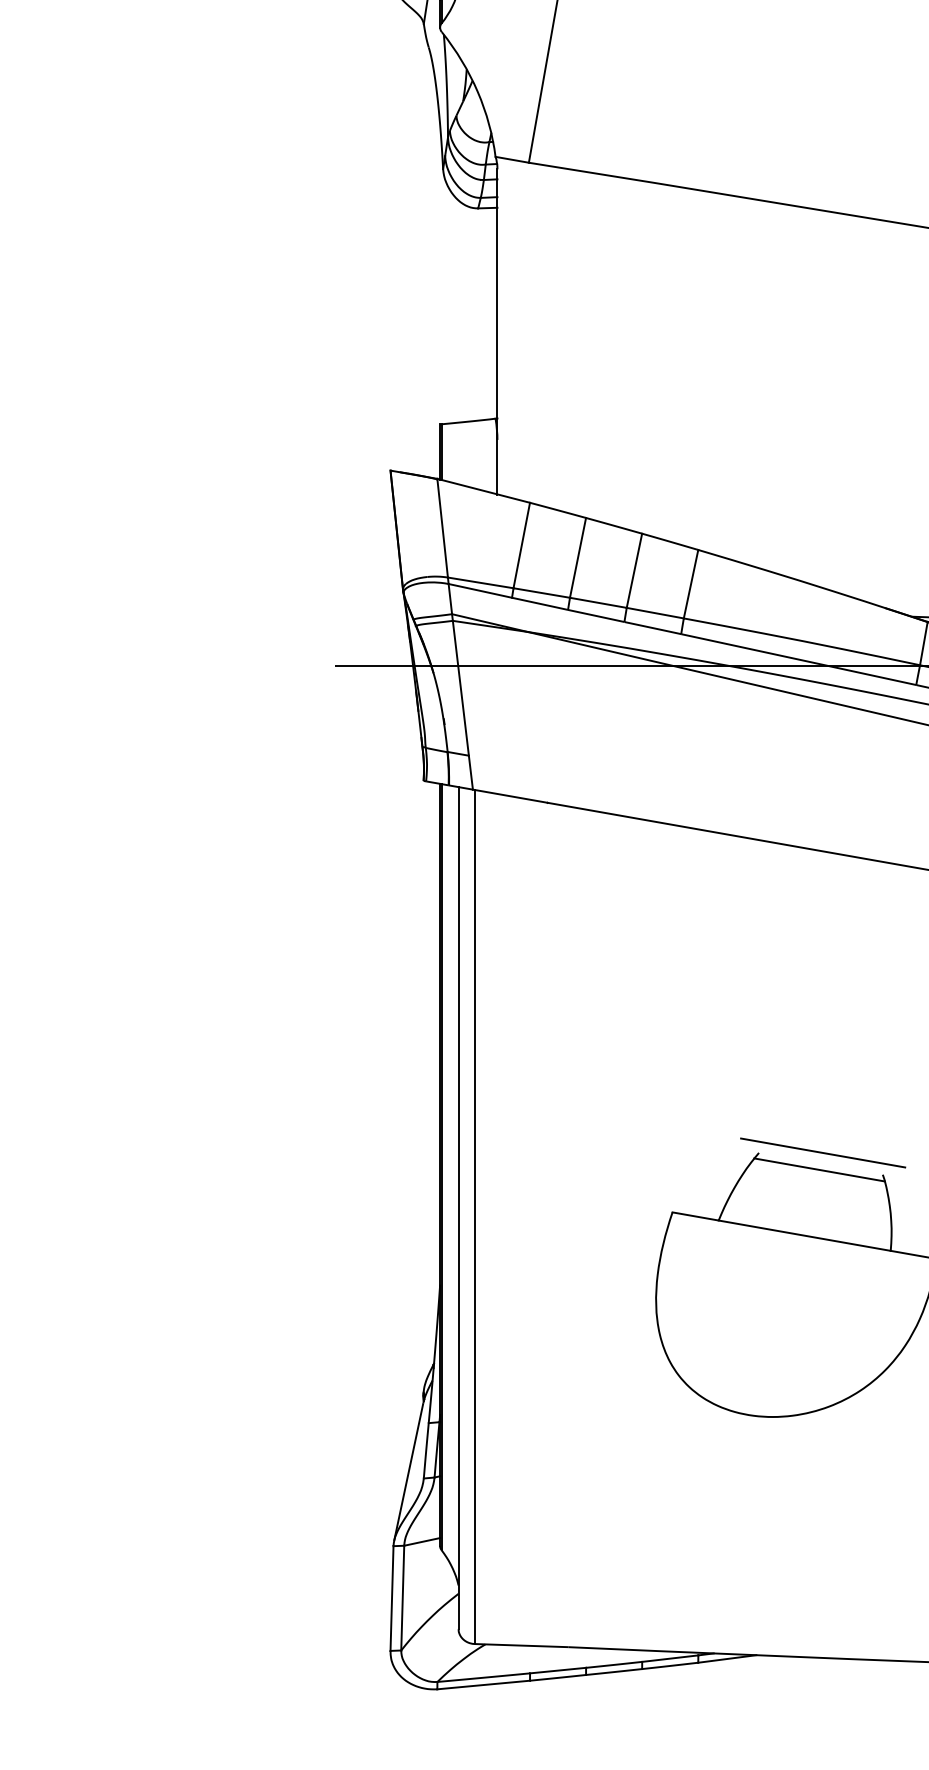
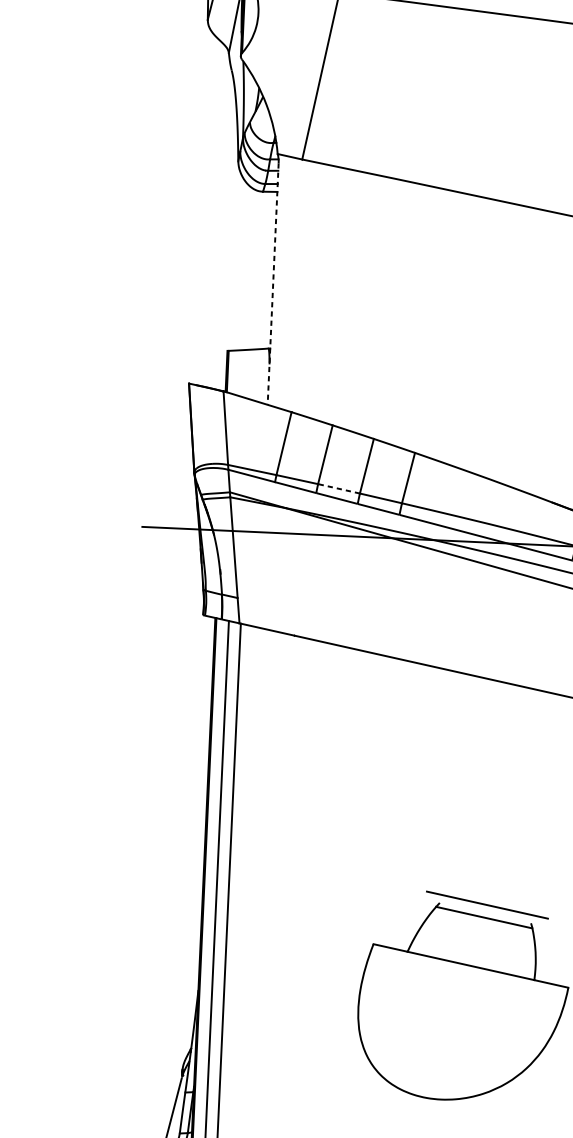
line: (497, 331) -> (273, 283), solid -> dashed
line: (598, 602) -> (339, 488), solid -> dashed

